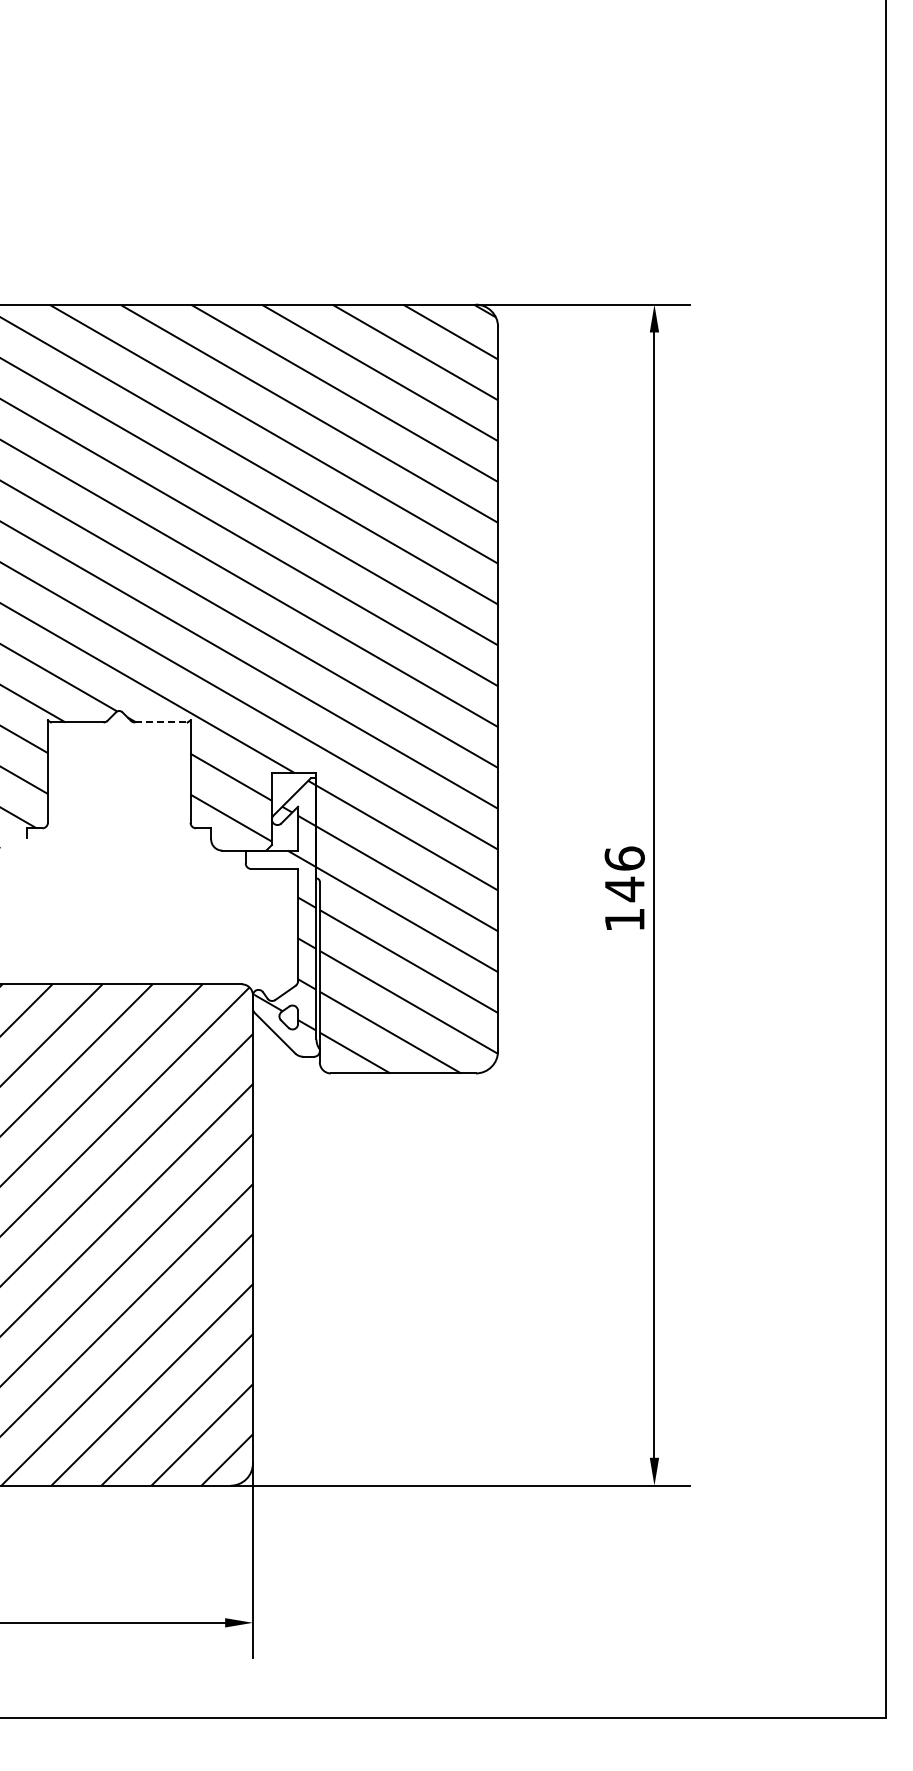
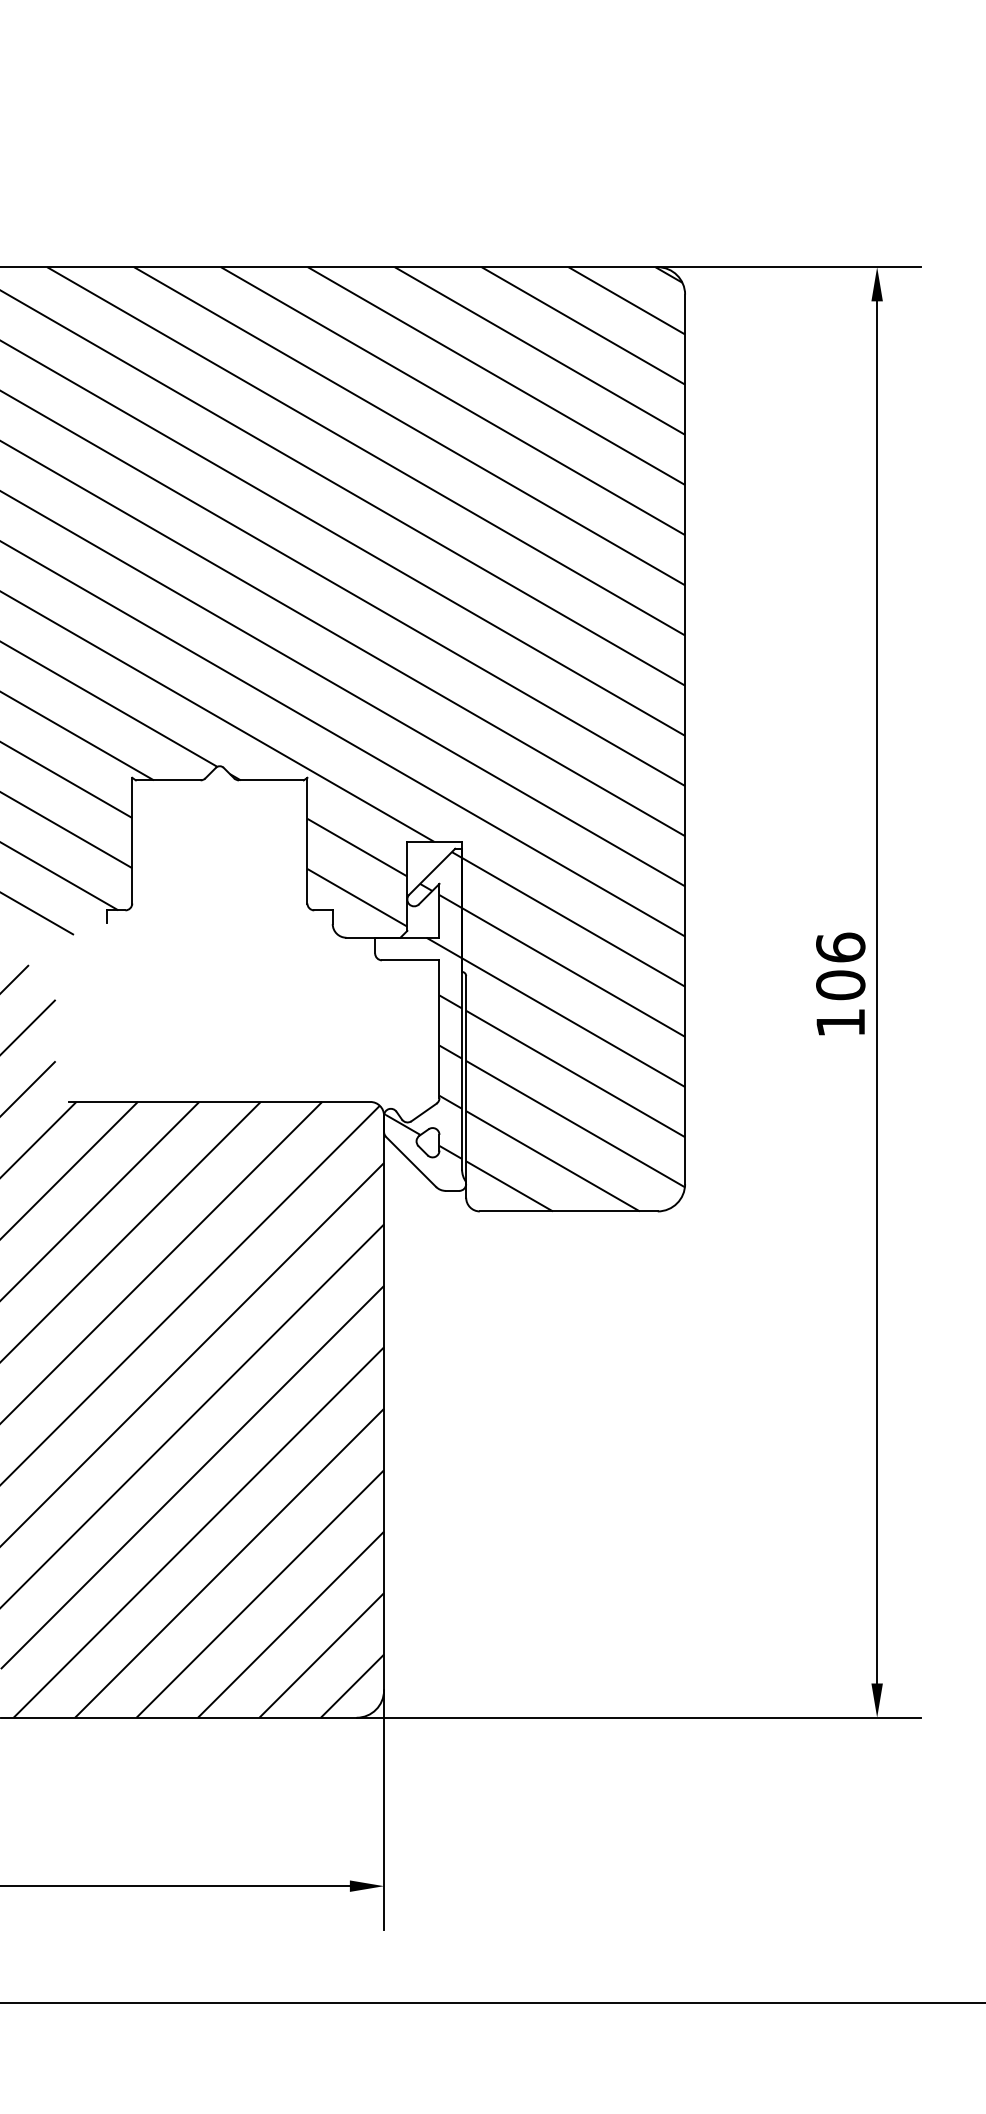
line: (161, 722) -> (271, 780), dashed -> solid
text: (624, 889) -> (840, 985), 146 -> 106

